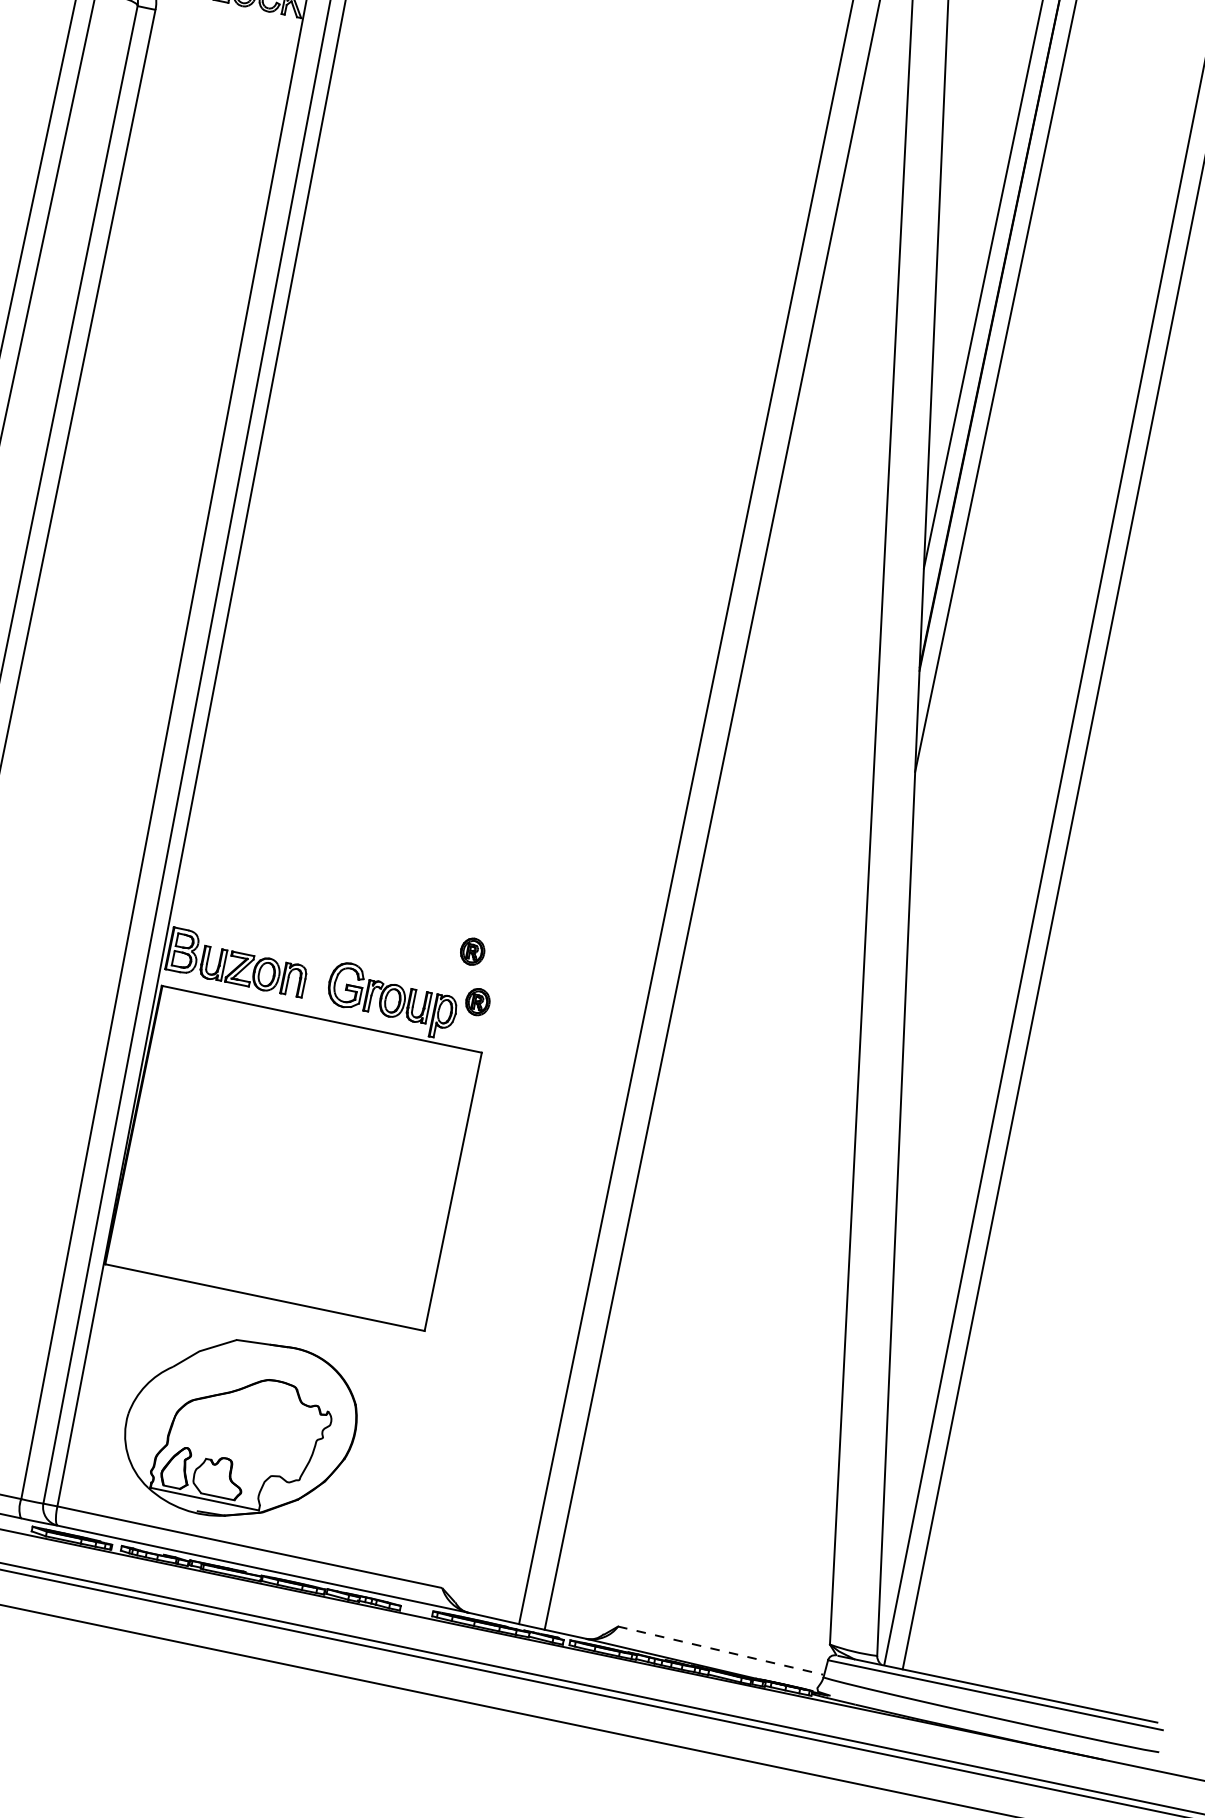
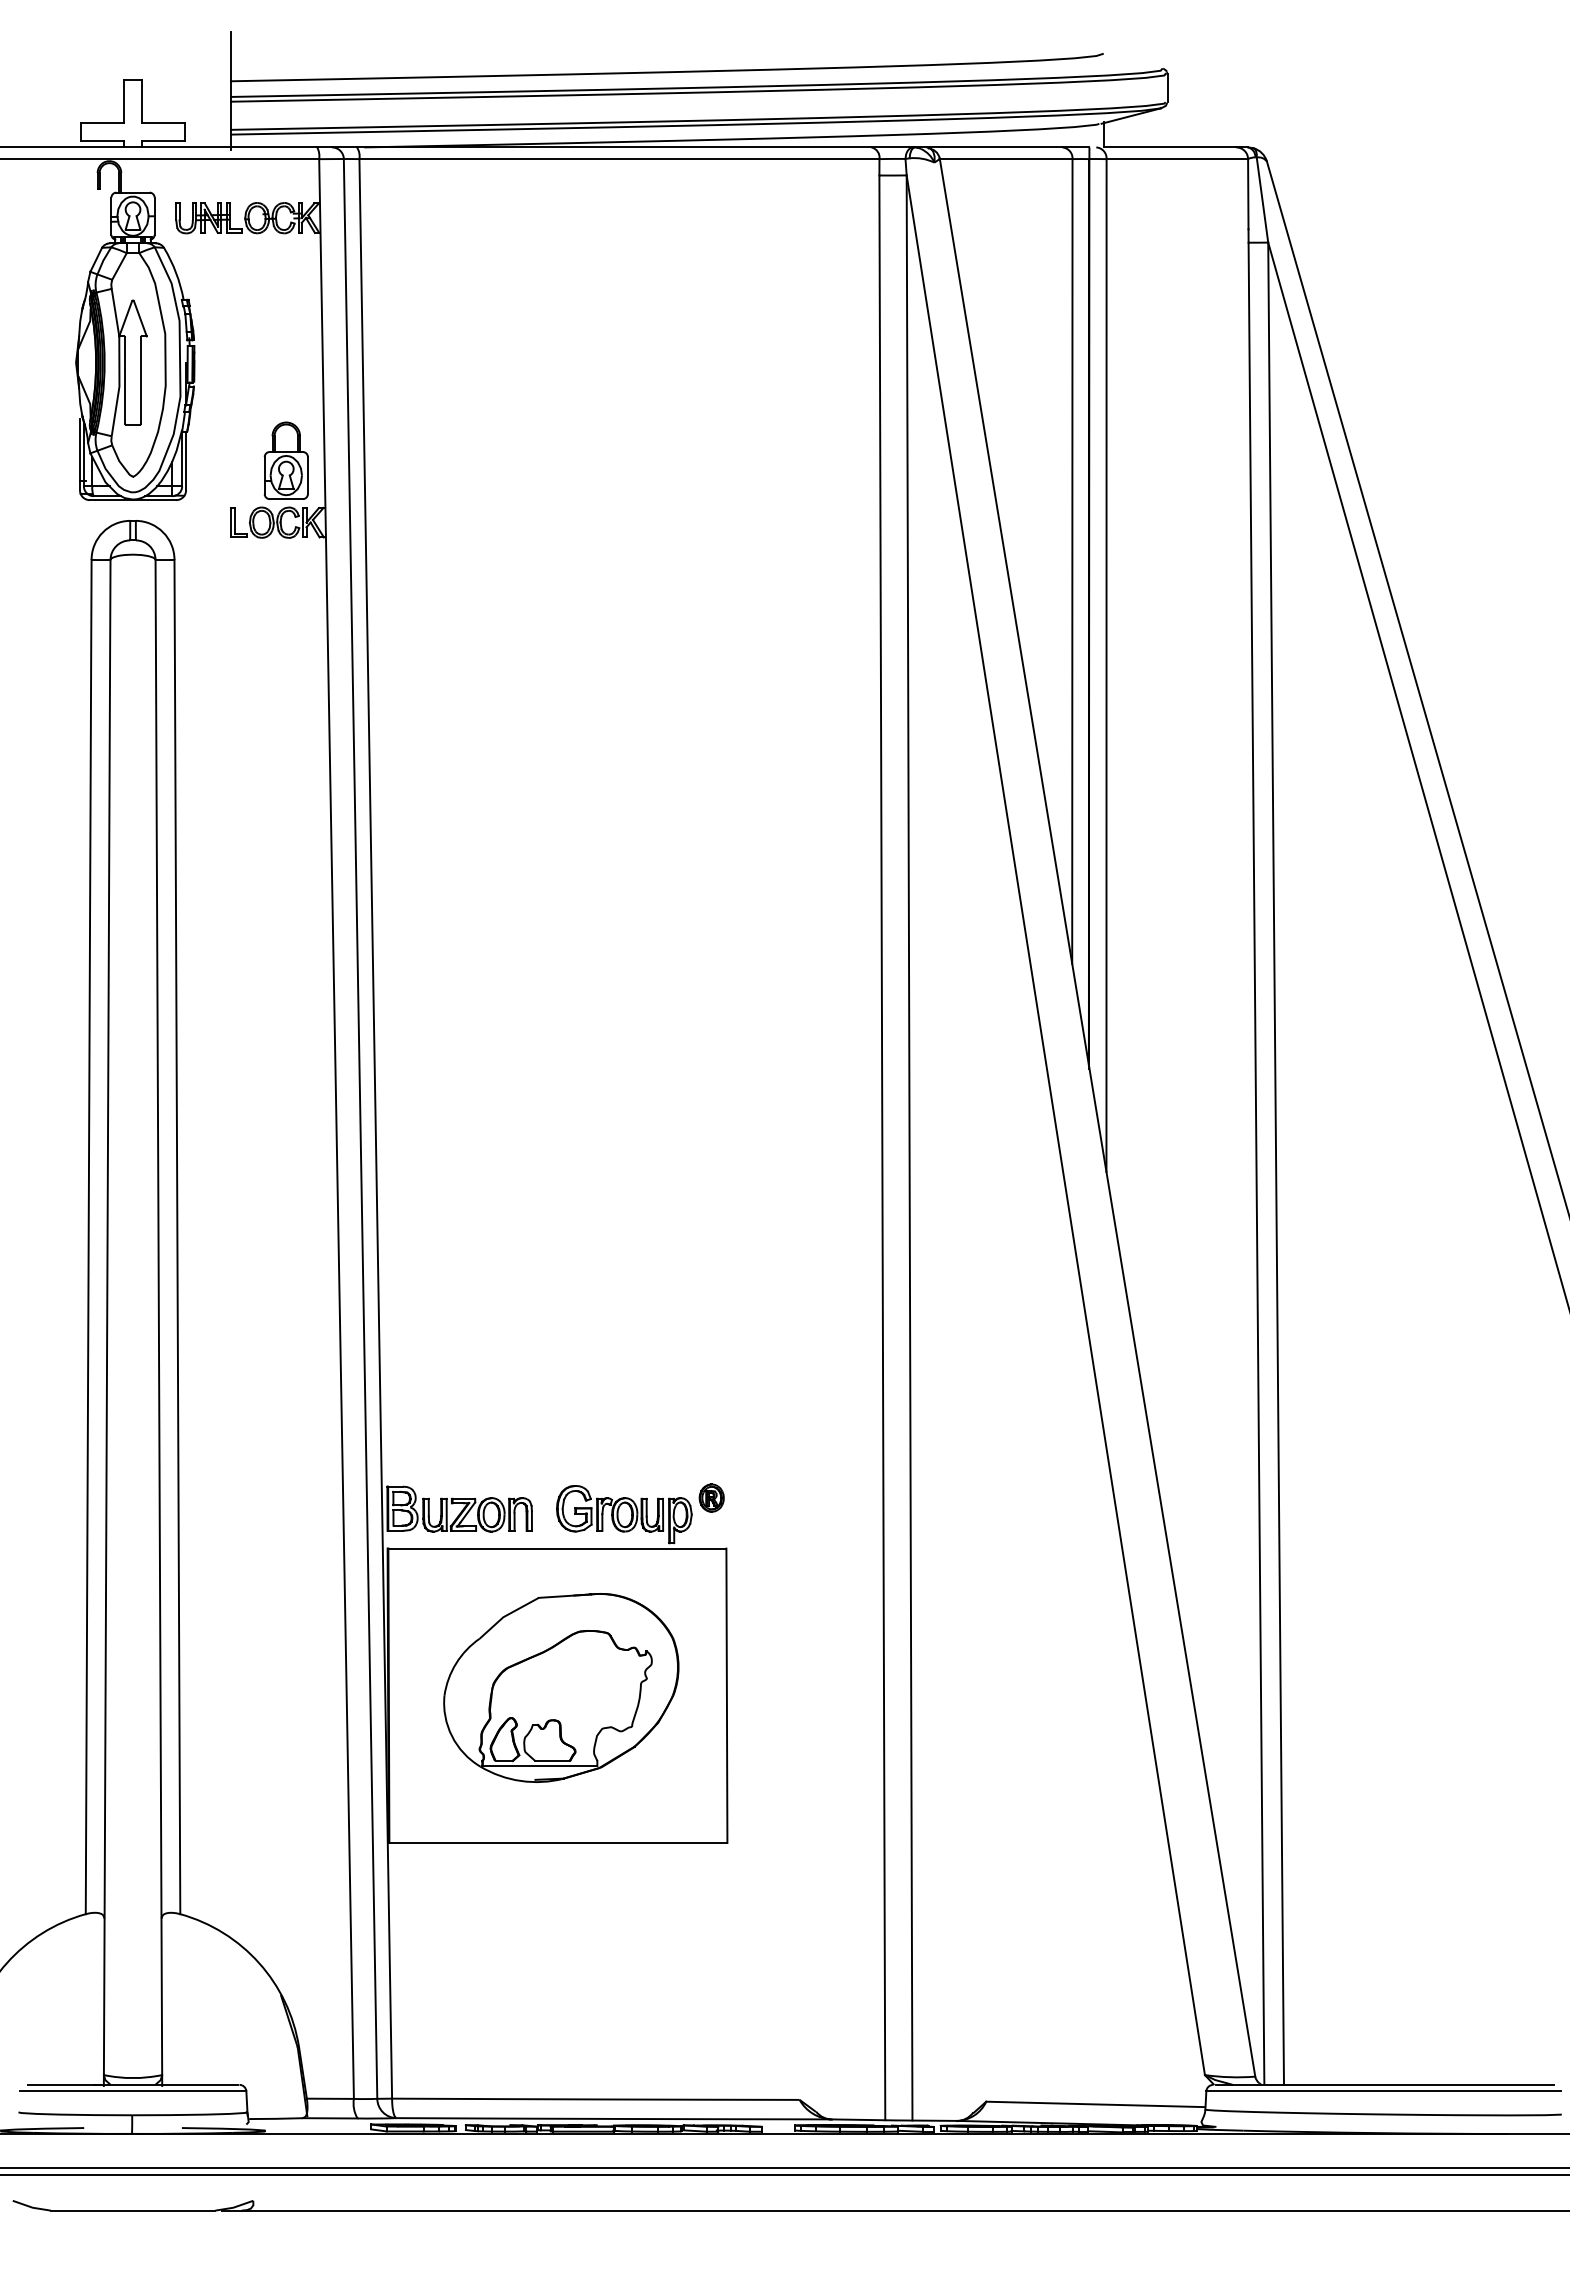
part: (472, 951) -> (695, 1447), removed
part: (240, 1429) -> (561, 1687), moved
line: (720, 1650) -> (1095, 2104), dashed -> solid

